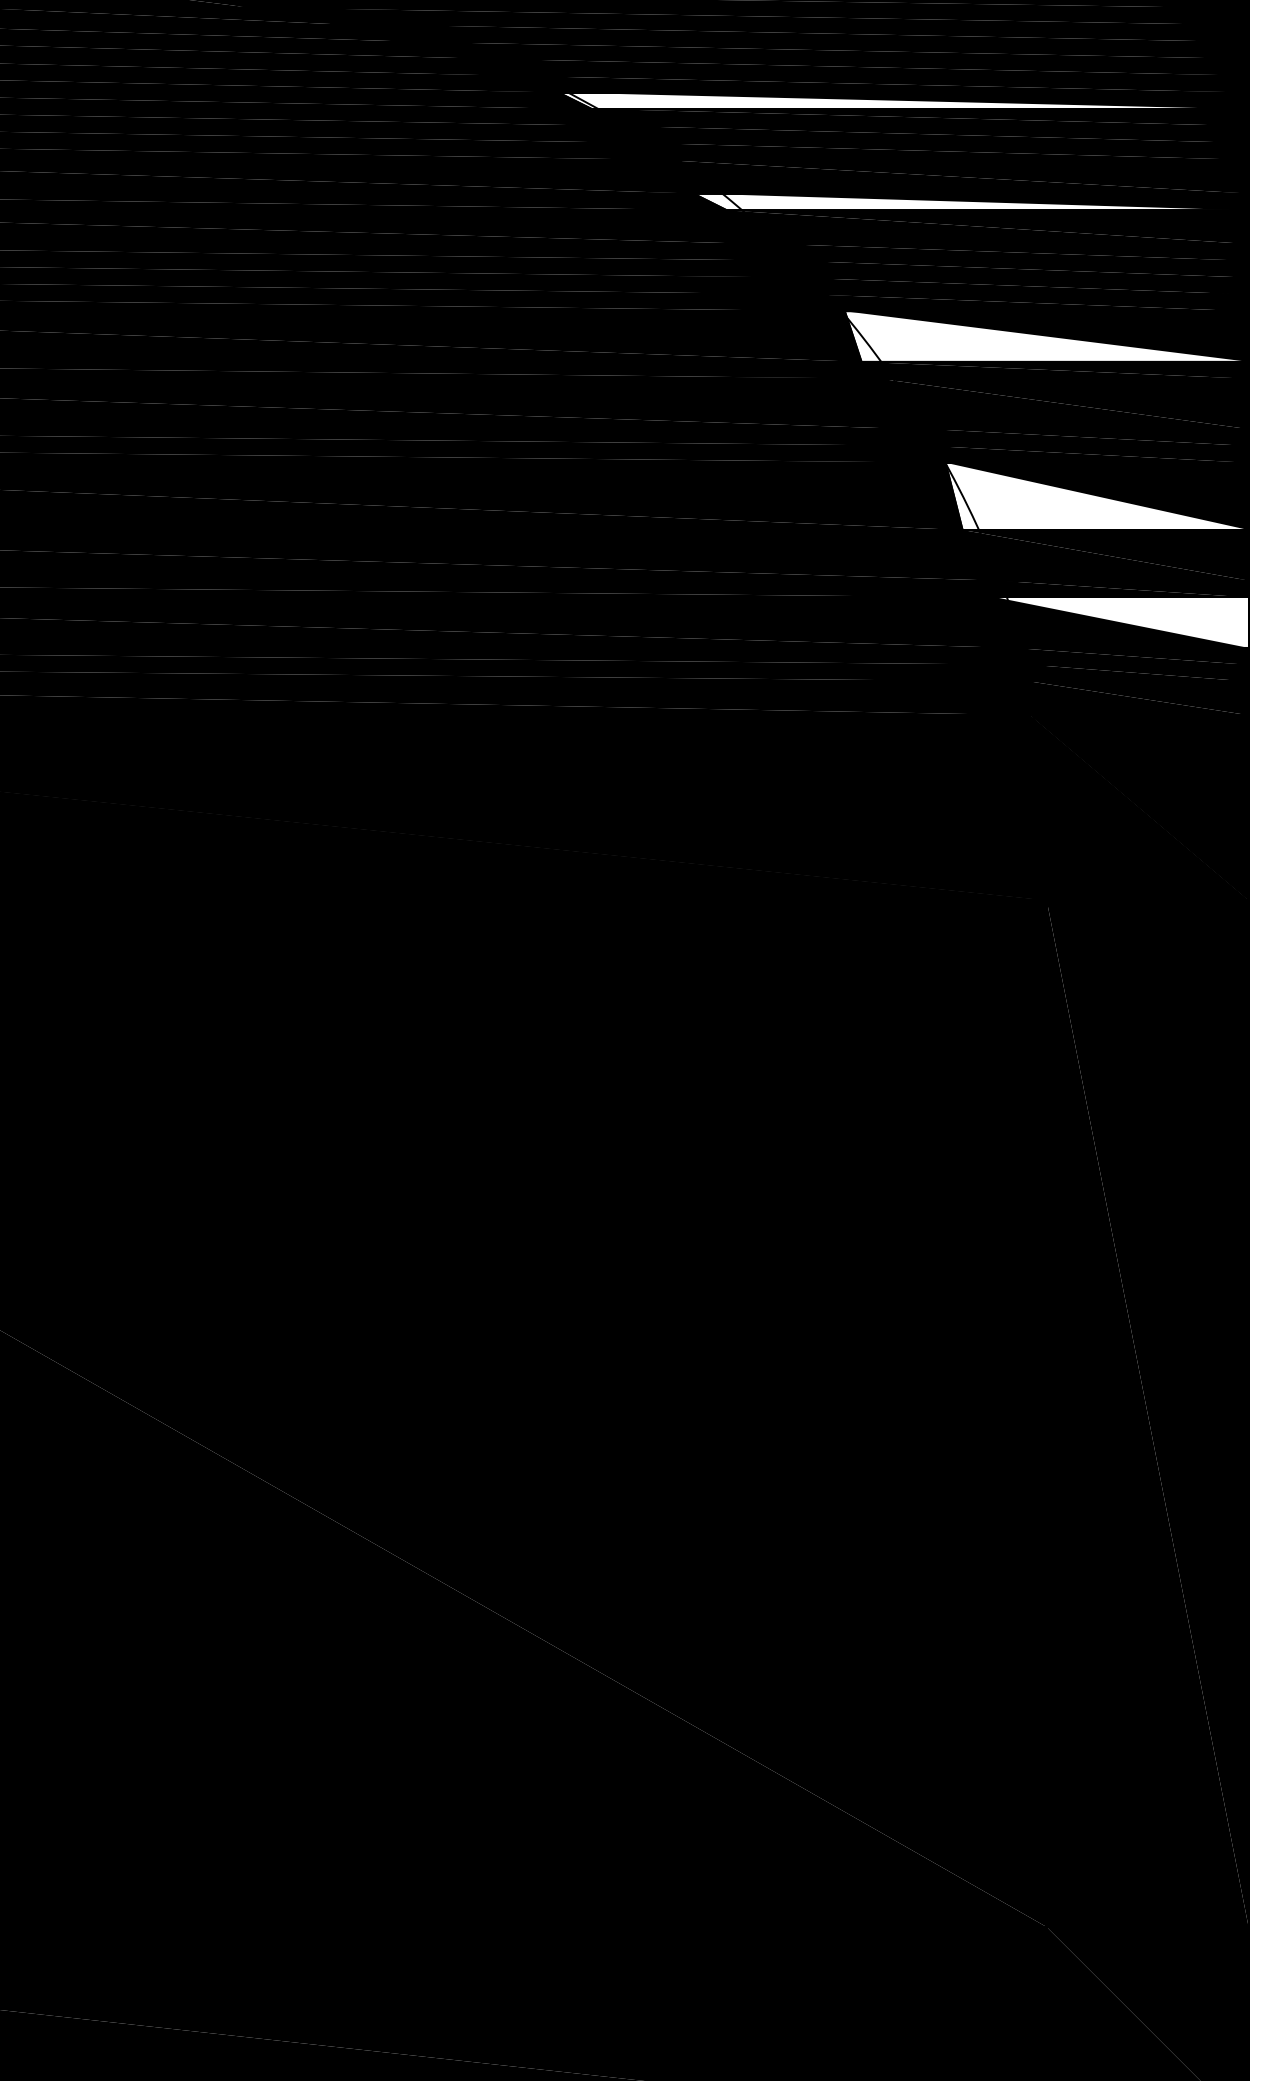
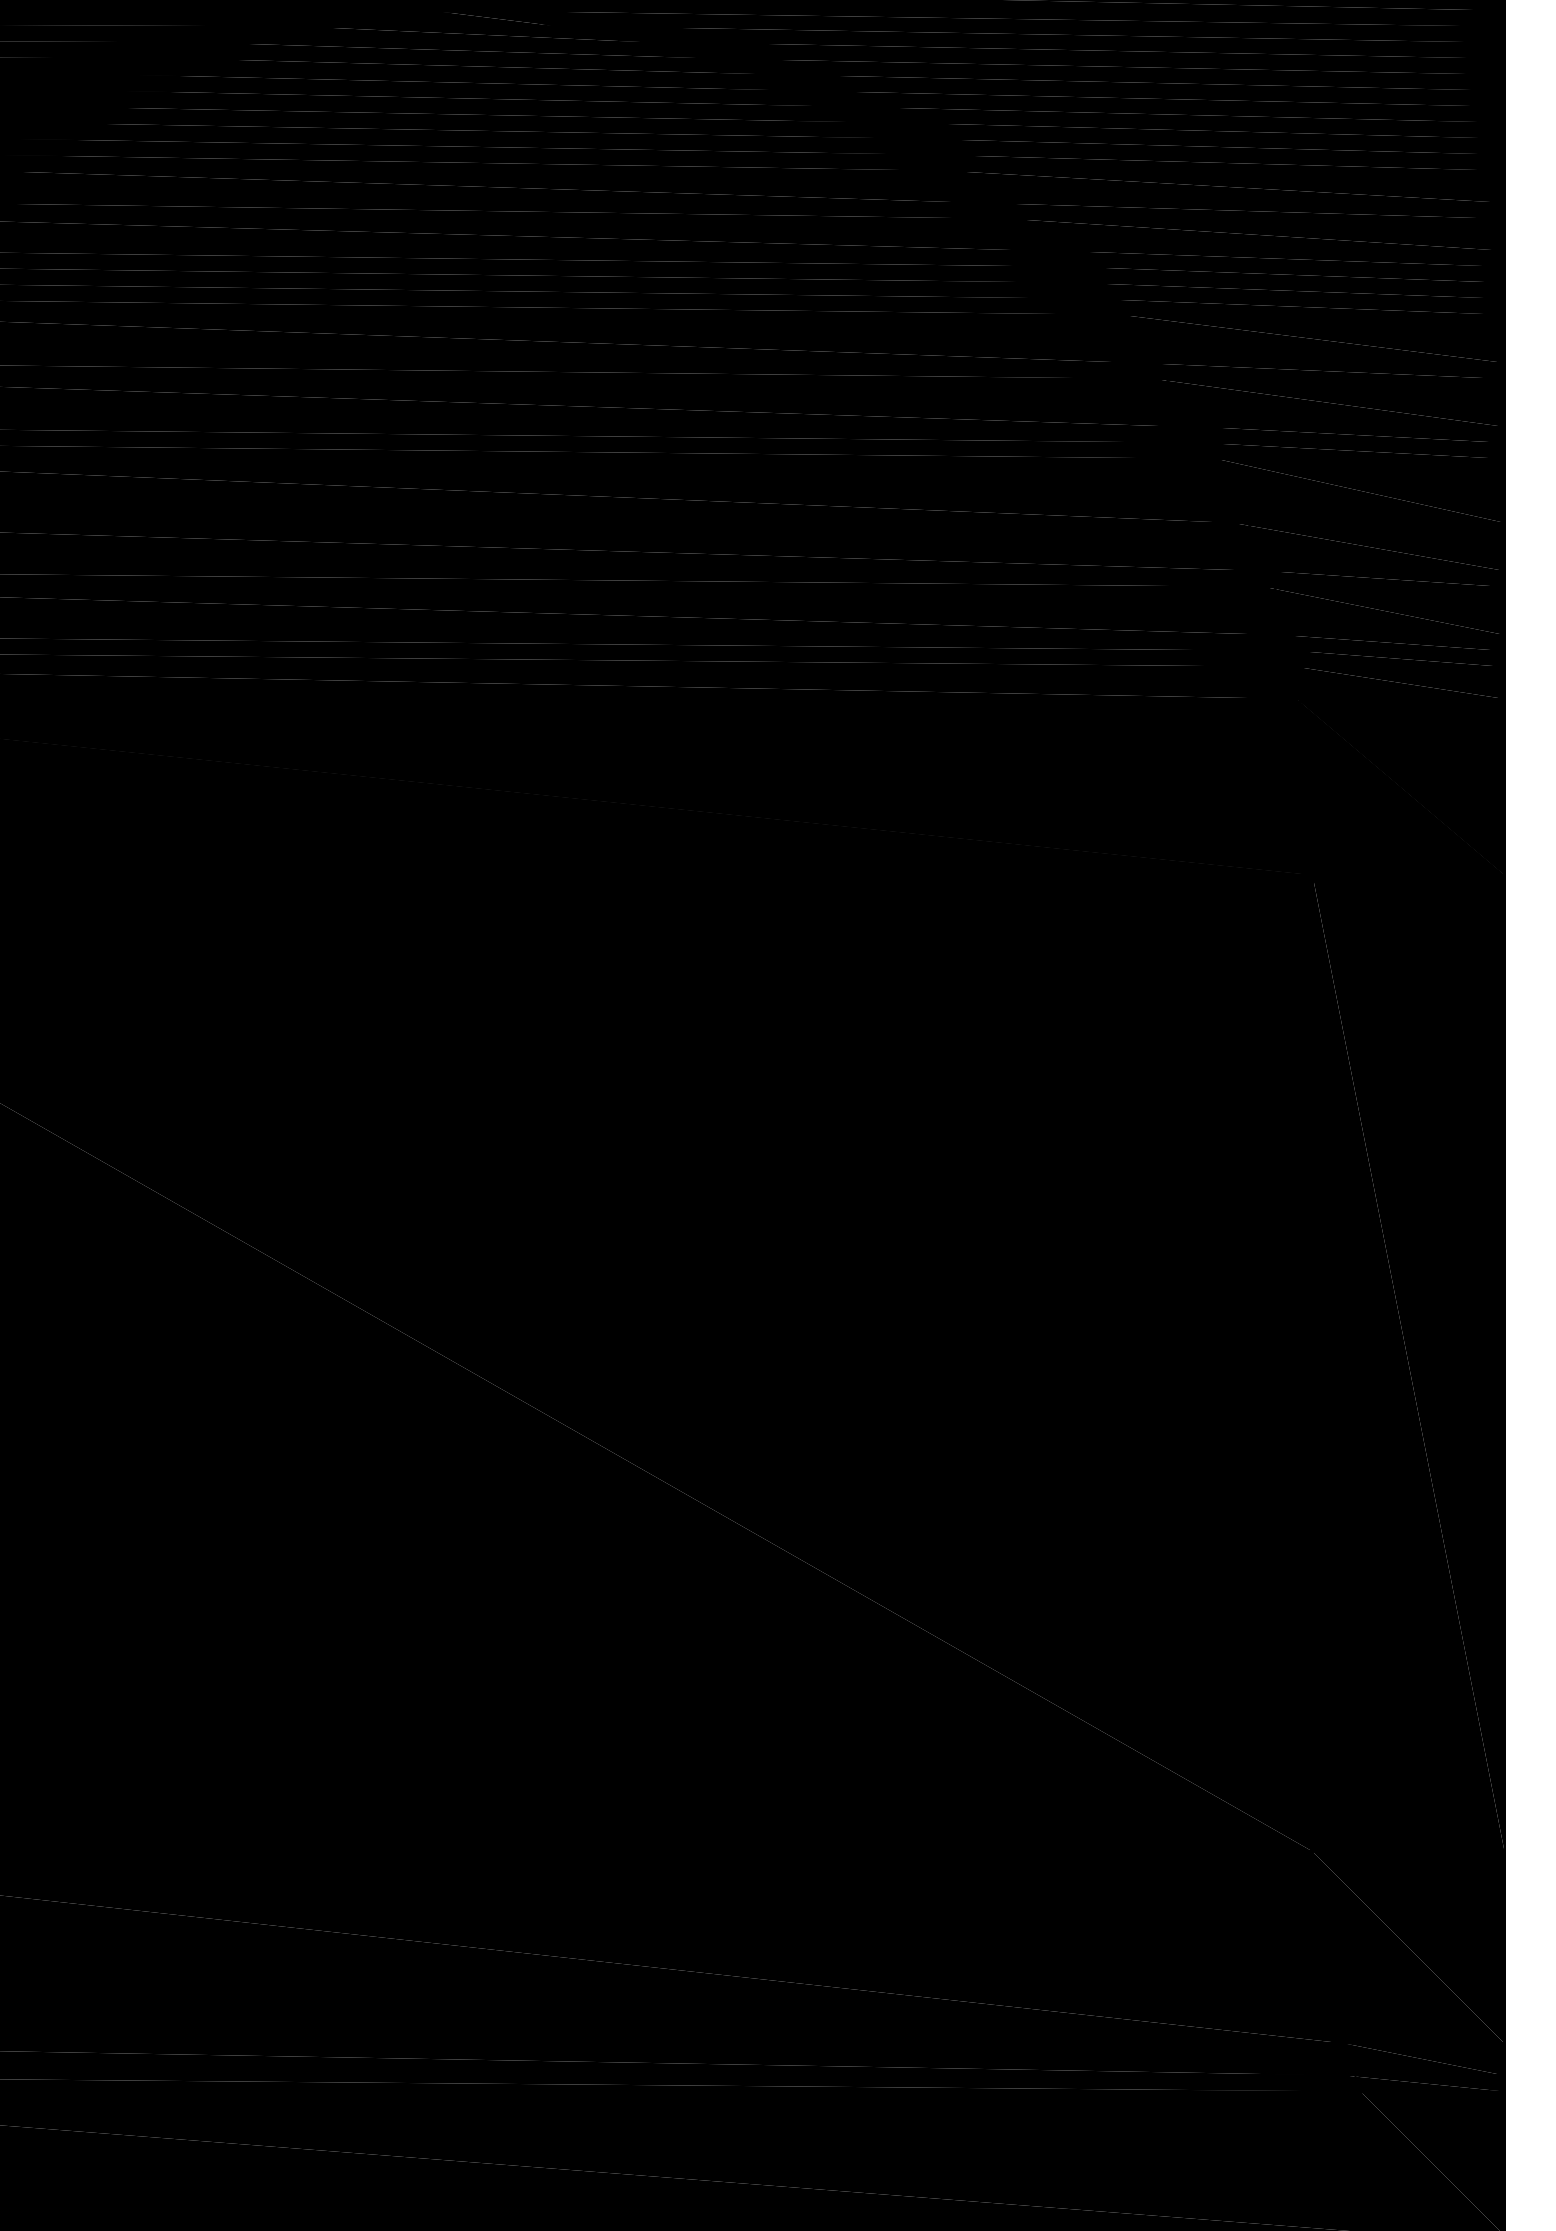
fill: (903, 100) -> (1176, 114), added
fill: (971, 201) -> (1240, 210), added
fill: (1046, 336) -> (1312, 338), added
fill: (1097, 496) -> (1360, 490), added
fill: (1122, 622) -> (1384, 610), added

